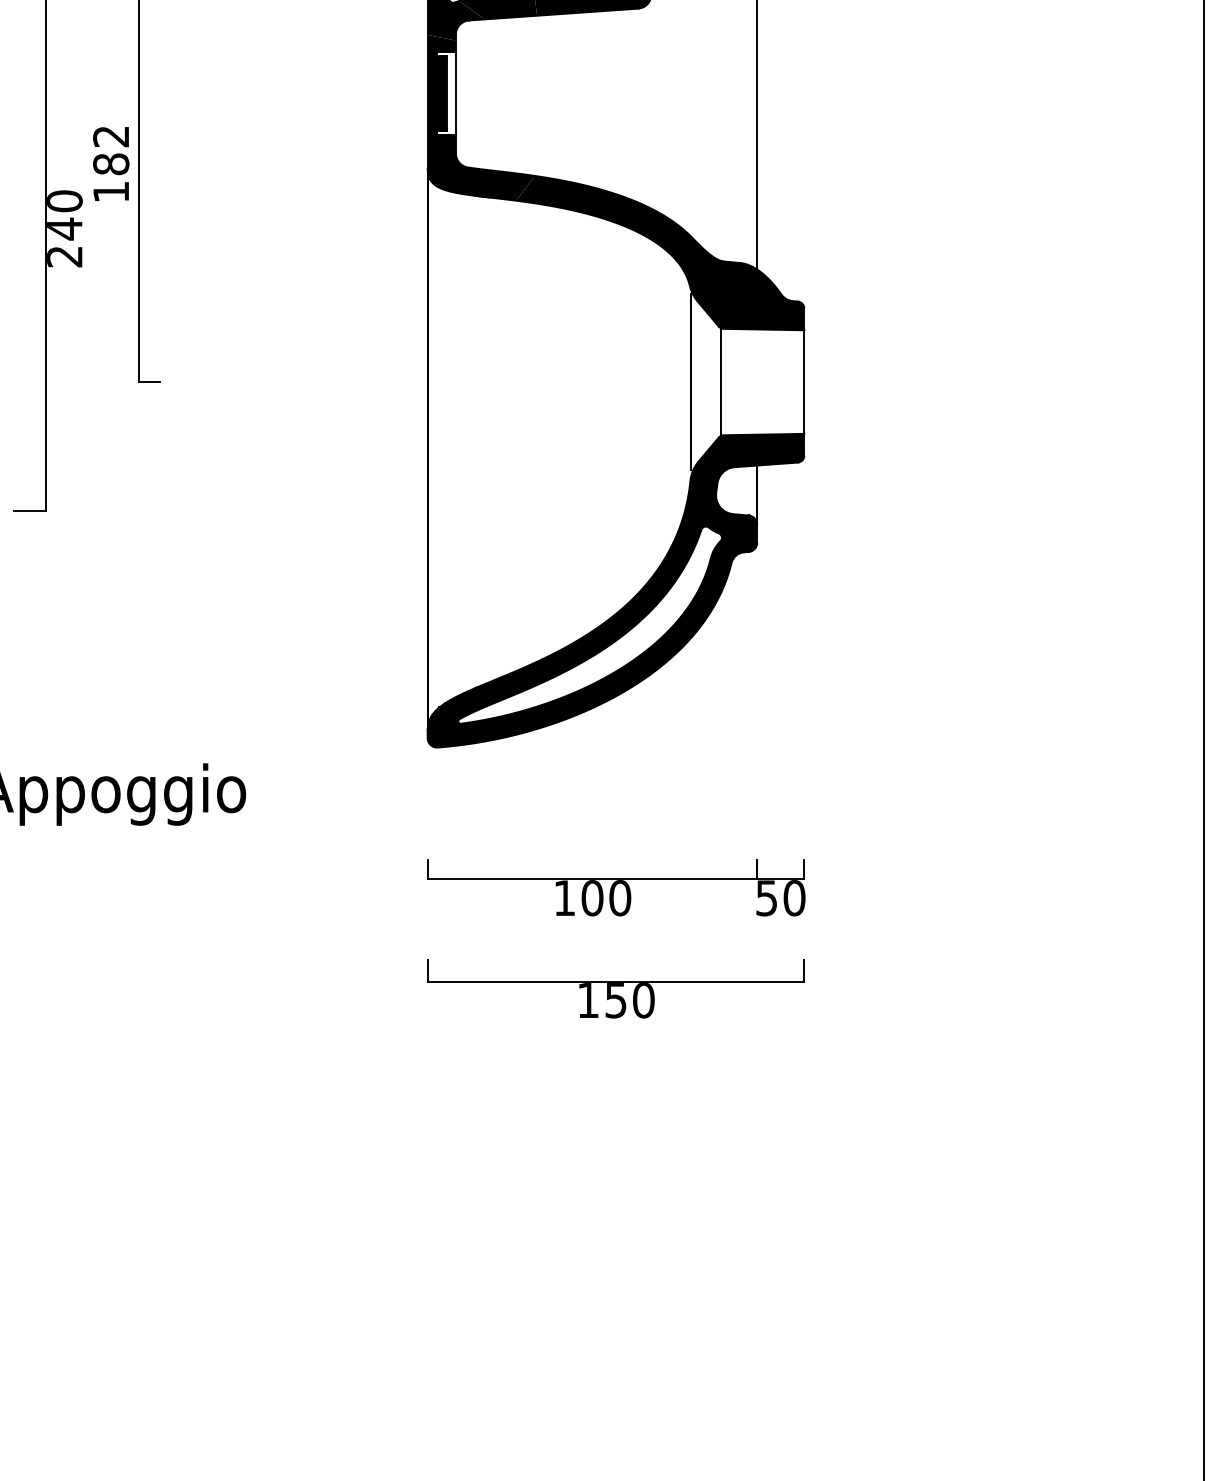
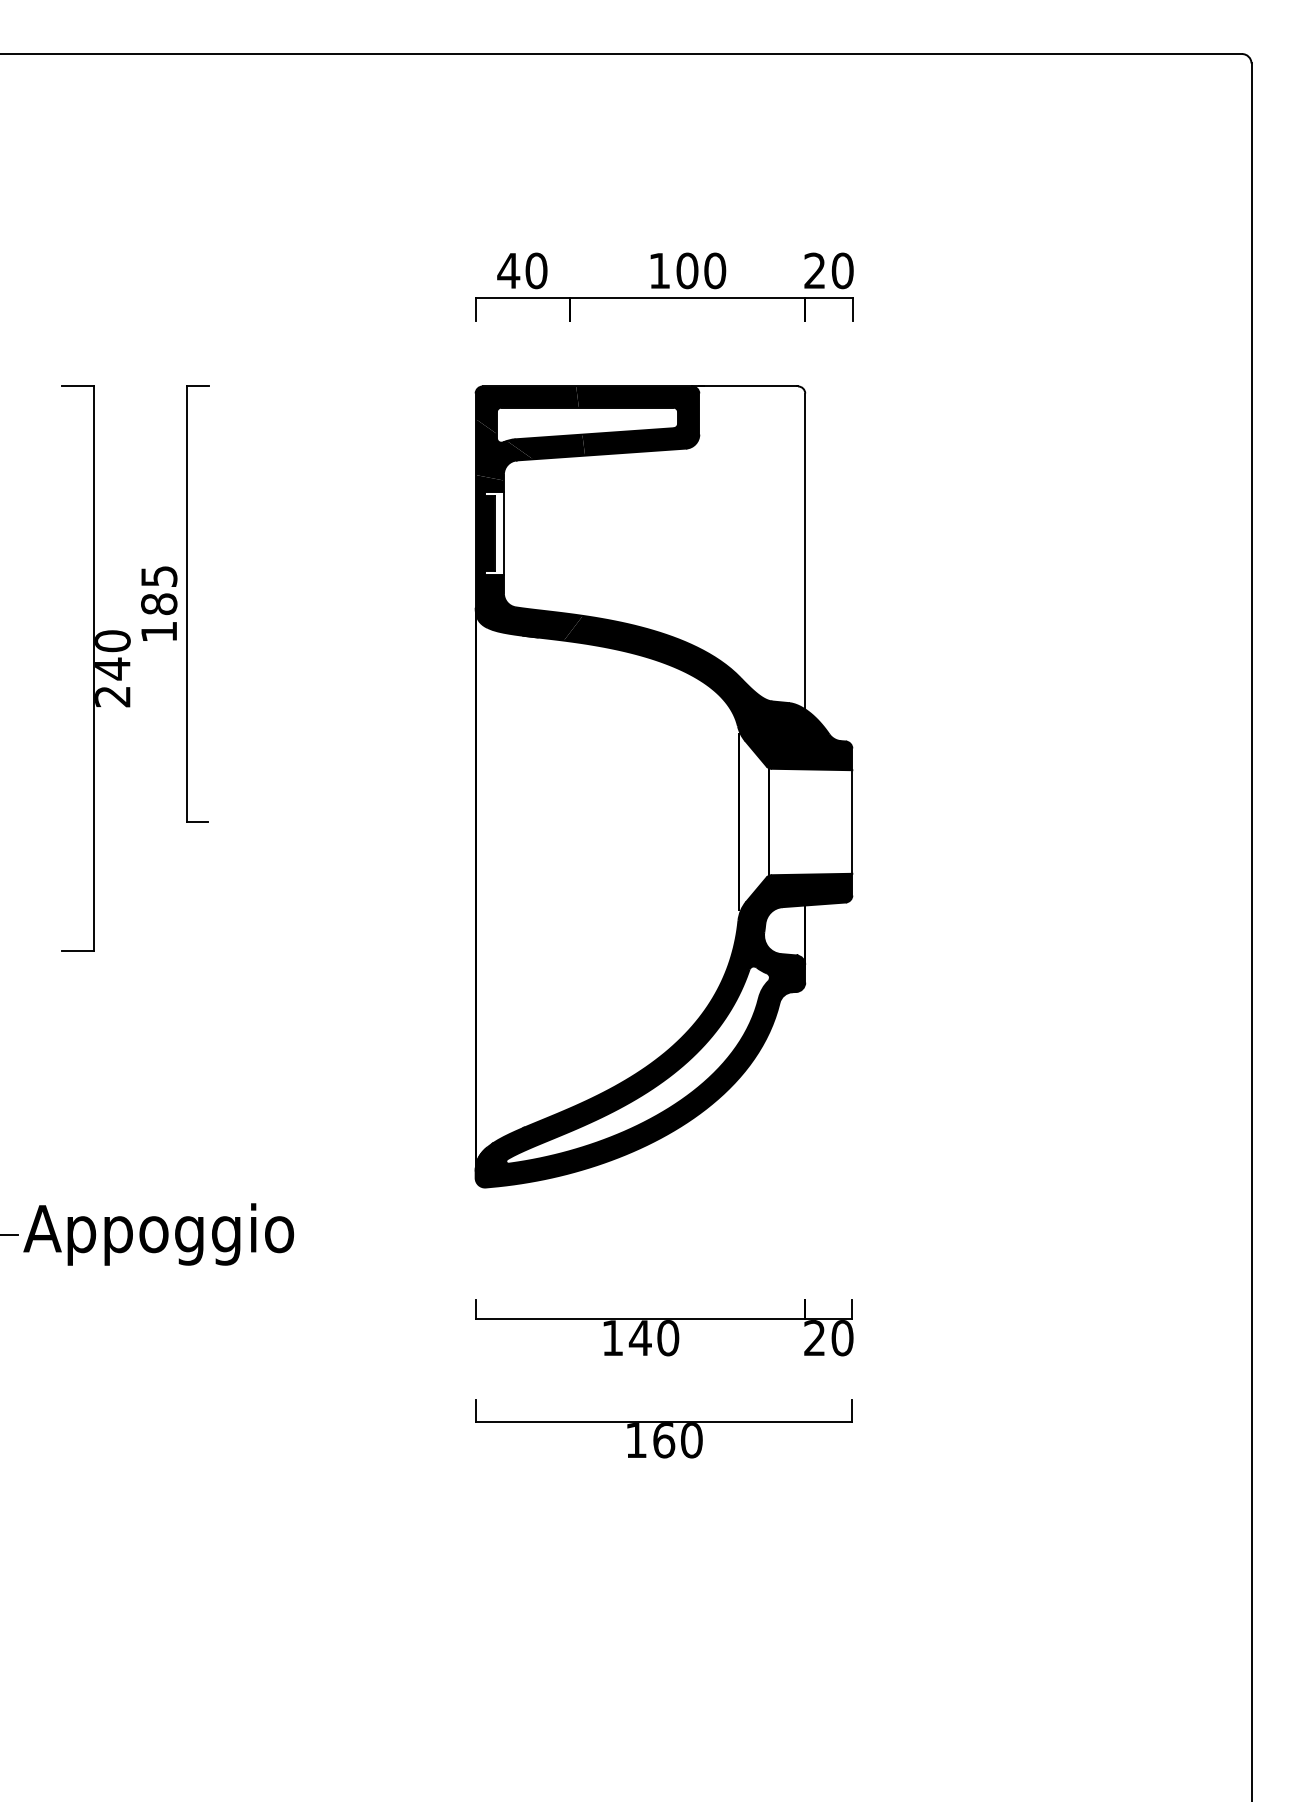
text: (111, 136) -> (159, 576), 182 -> 185
text: (591, 898) -> (639, 1338), 100 -> 140
text: (766, 898) -> (814, 1338), 50 -> 20
text: (616, 1000) -> (664, 1440), 150 -> 160

